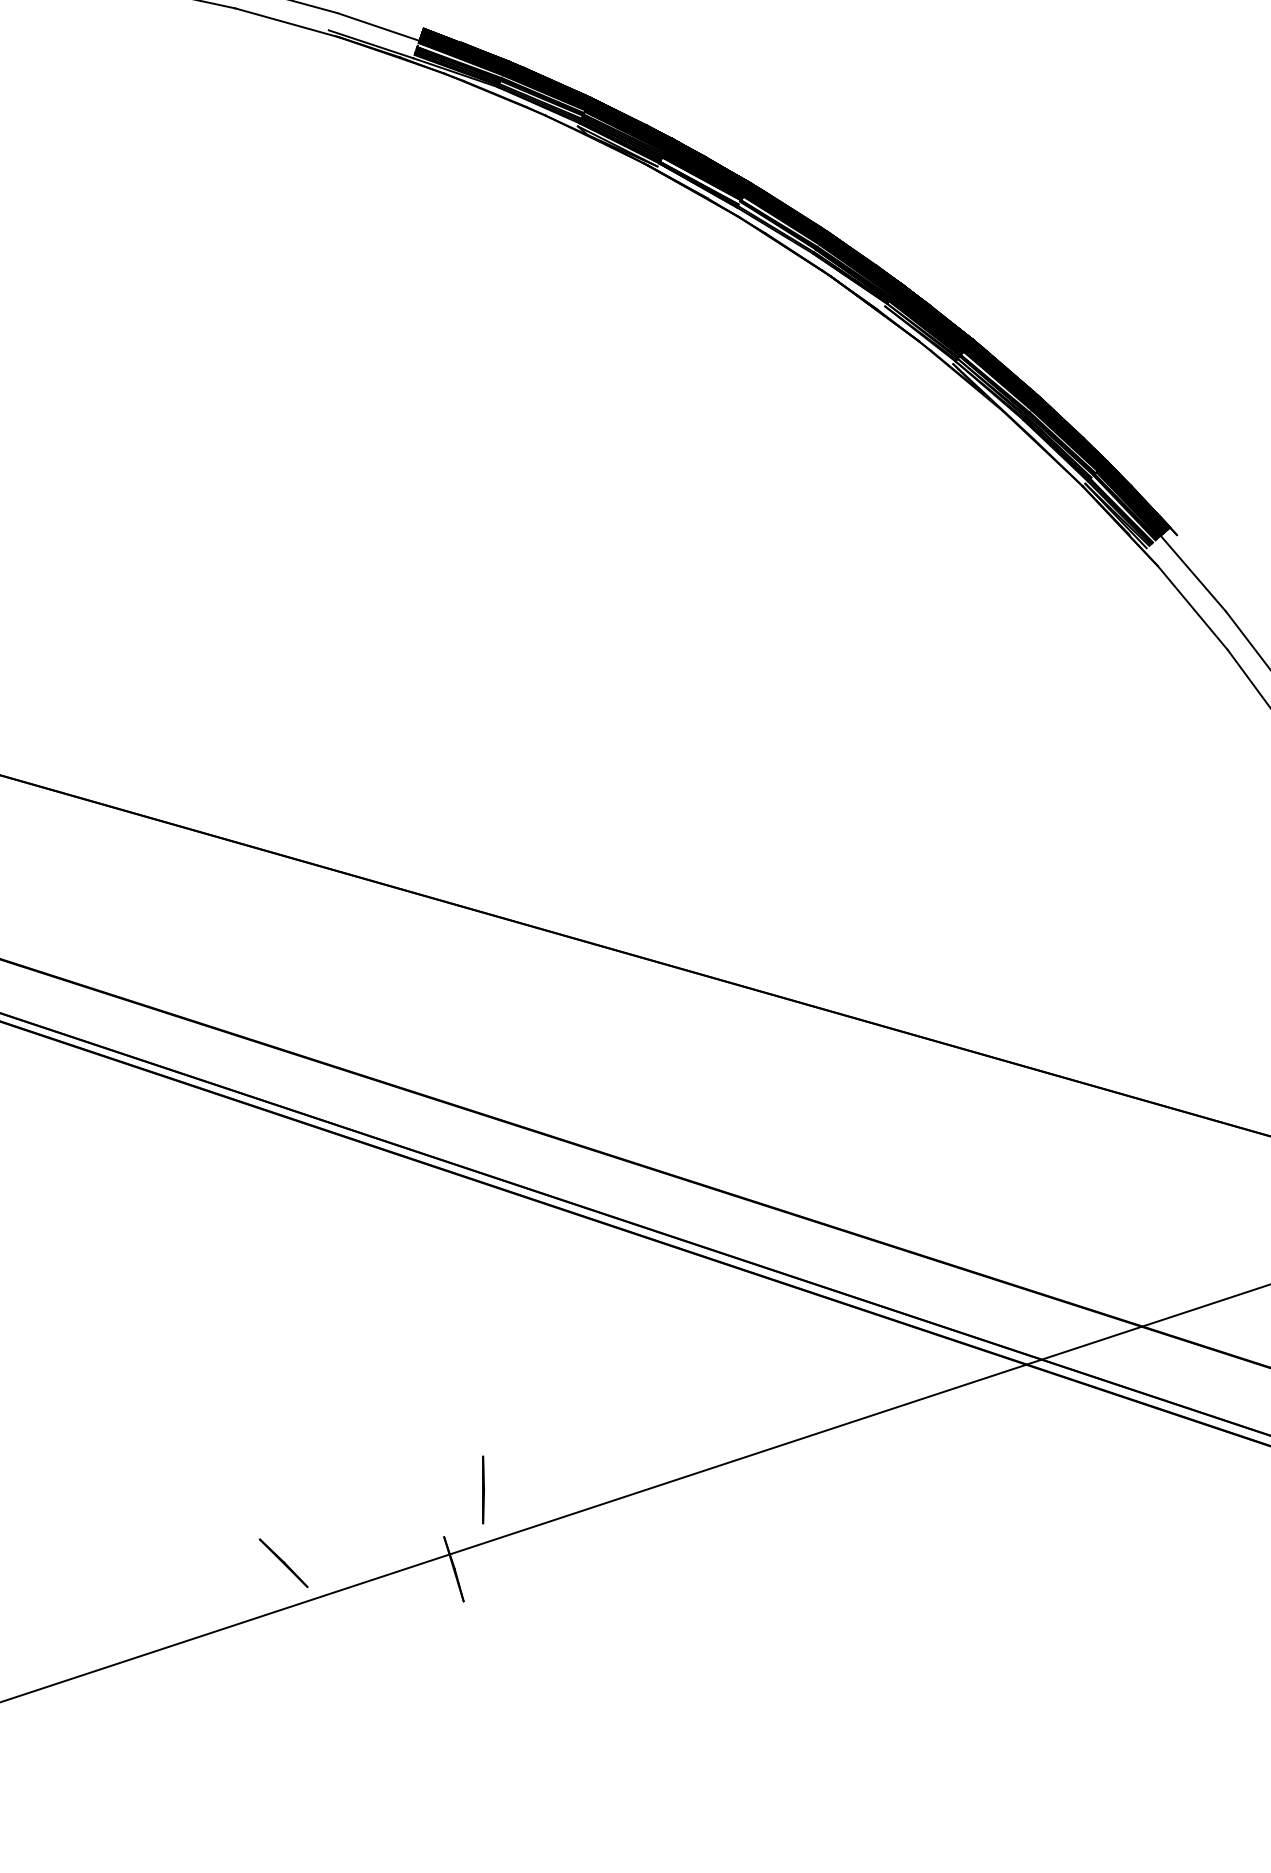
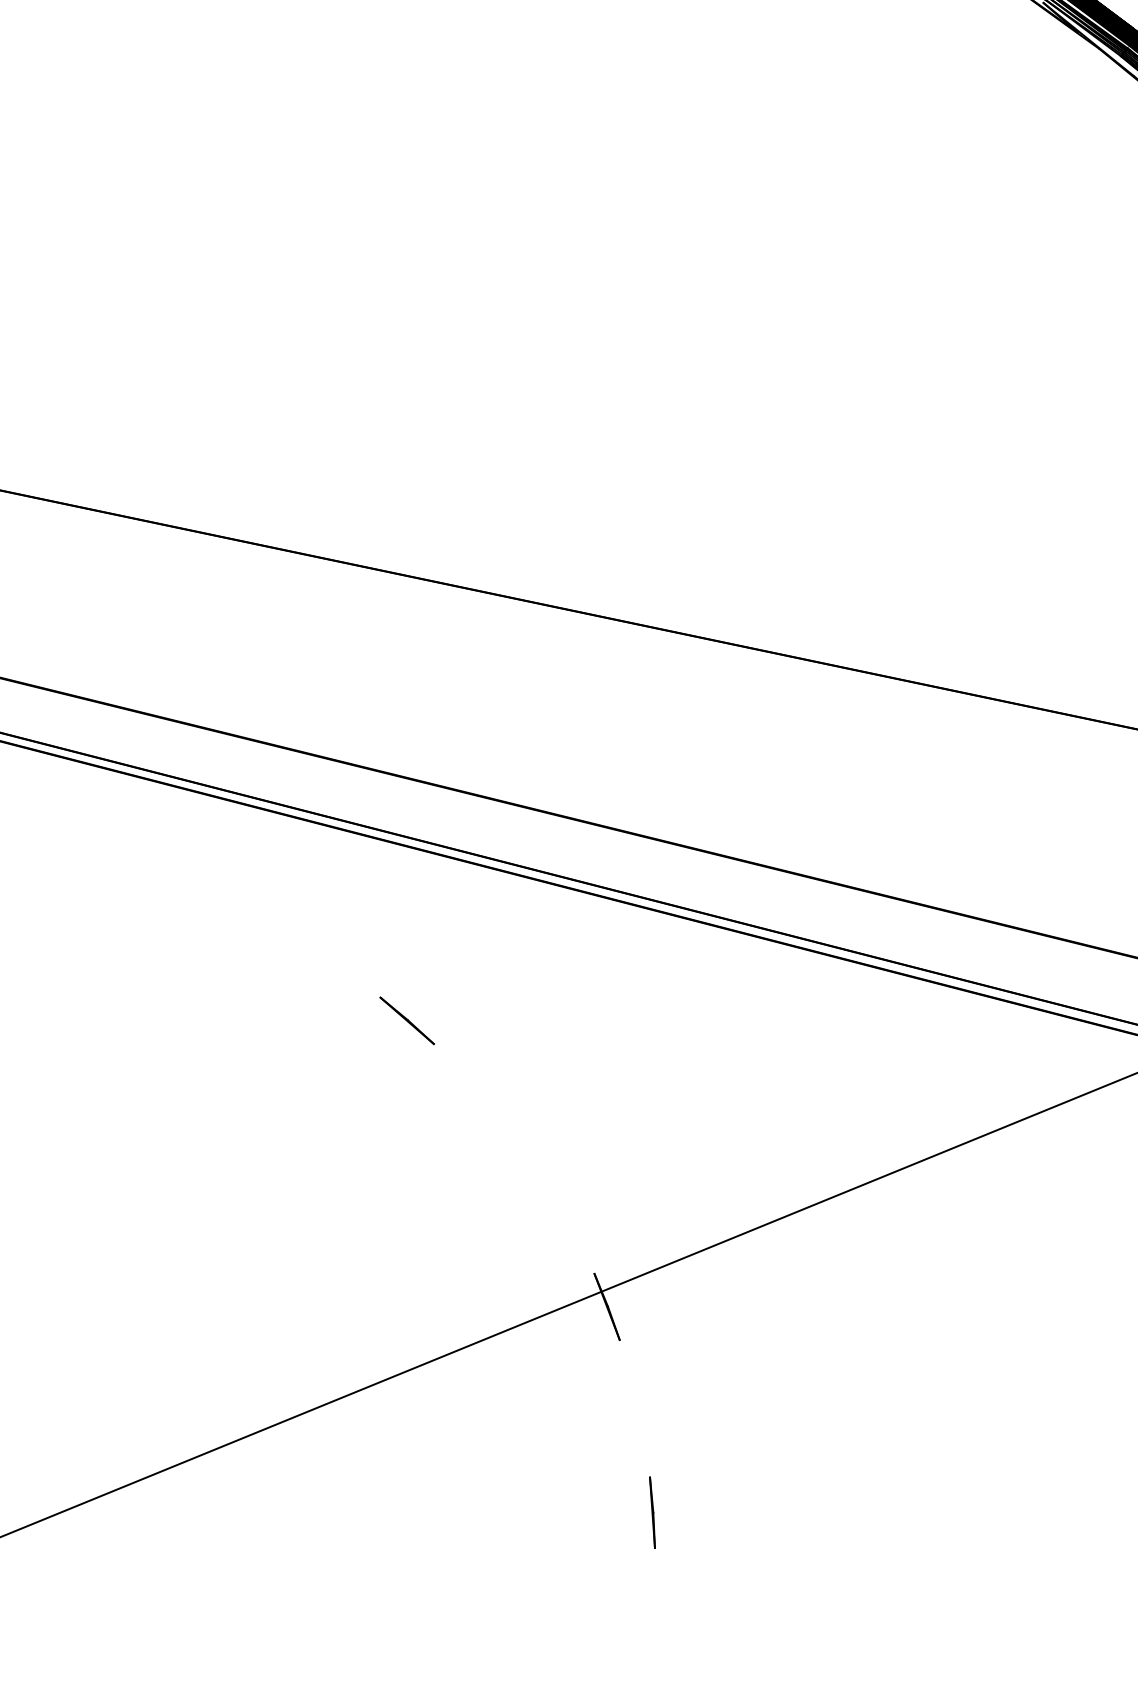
line: (483, 1489) -> (652, 1512), moved
line: (283, 1563) -> (407, 1021), moved

